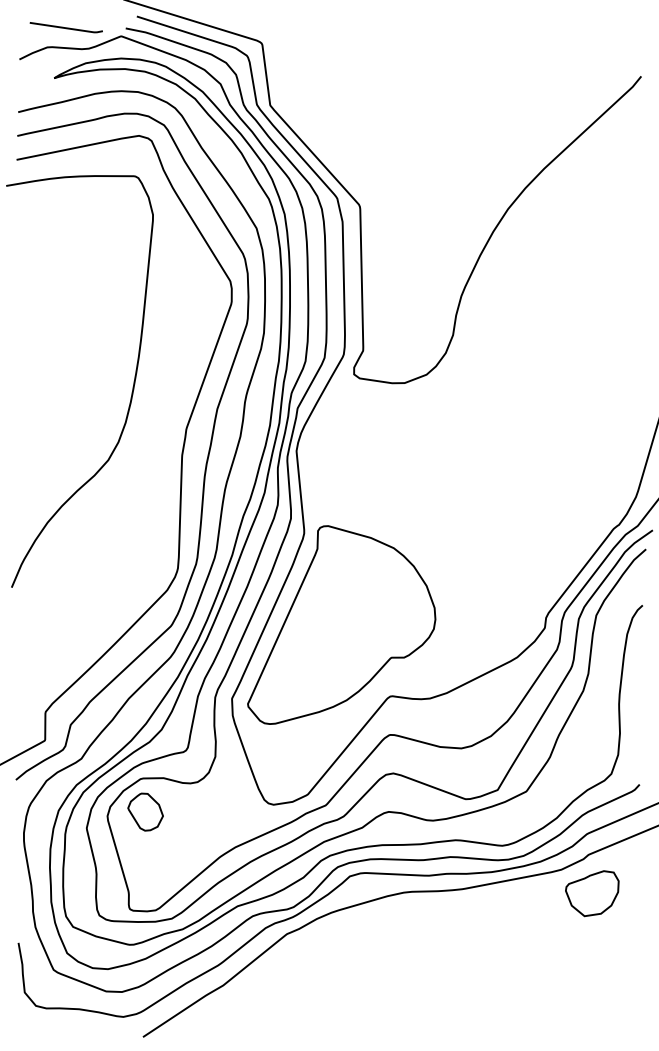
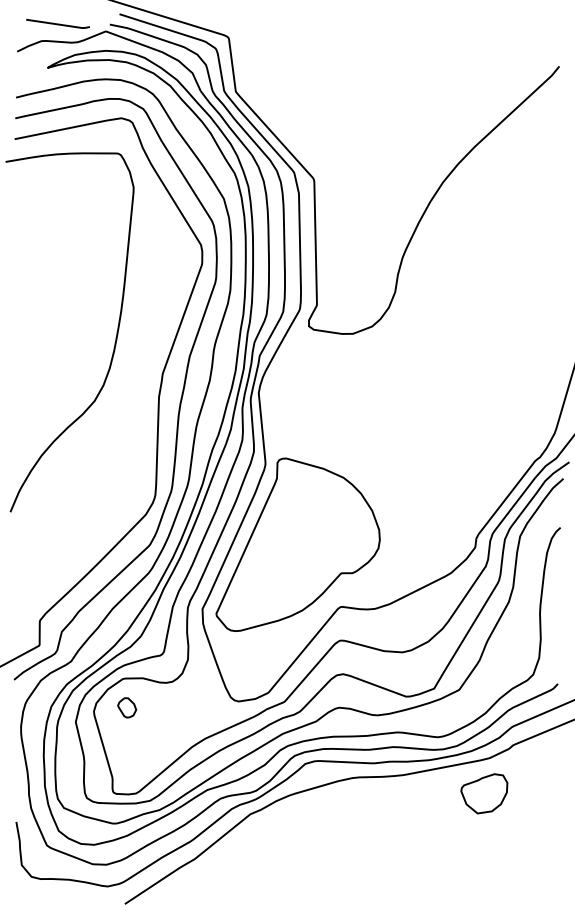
part: (145, 811) -> (127, 707), size x0.6
part: (592, 893) -> (484, 793), moved

